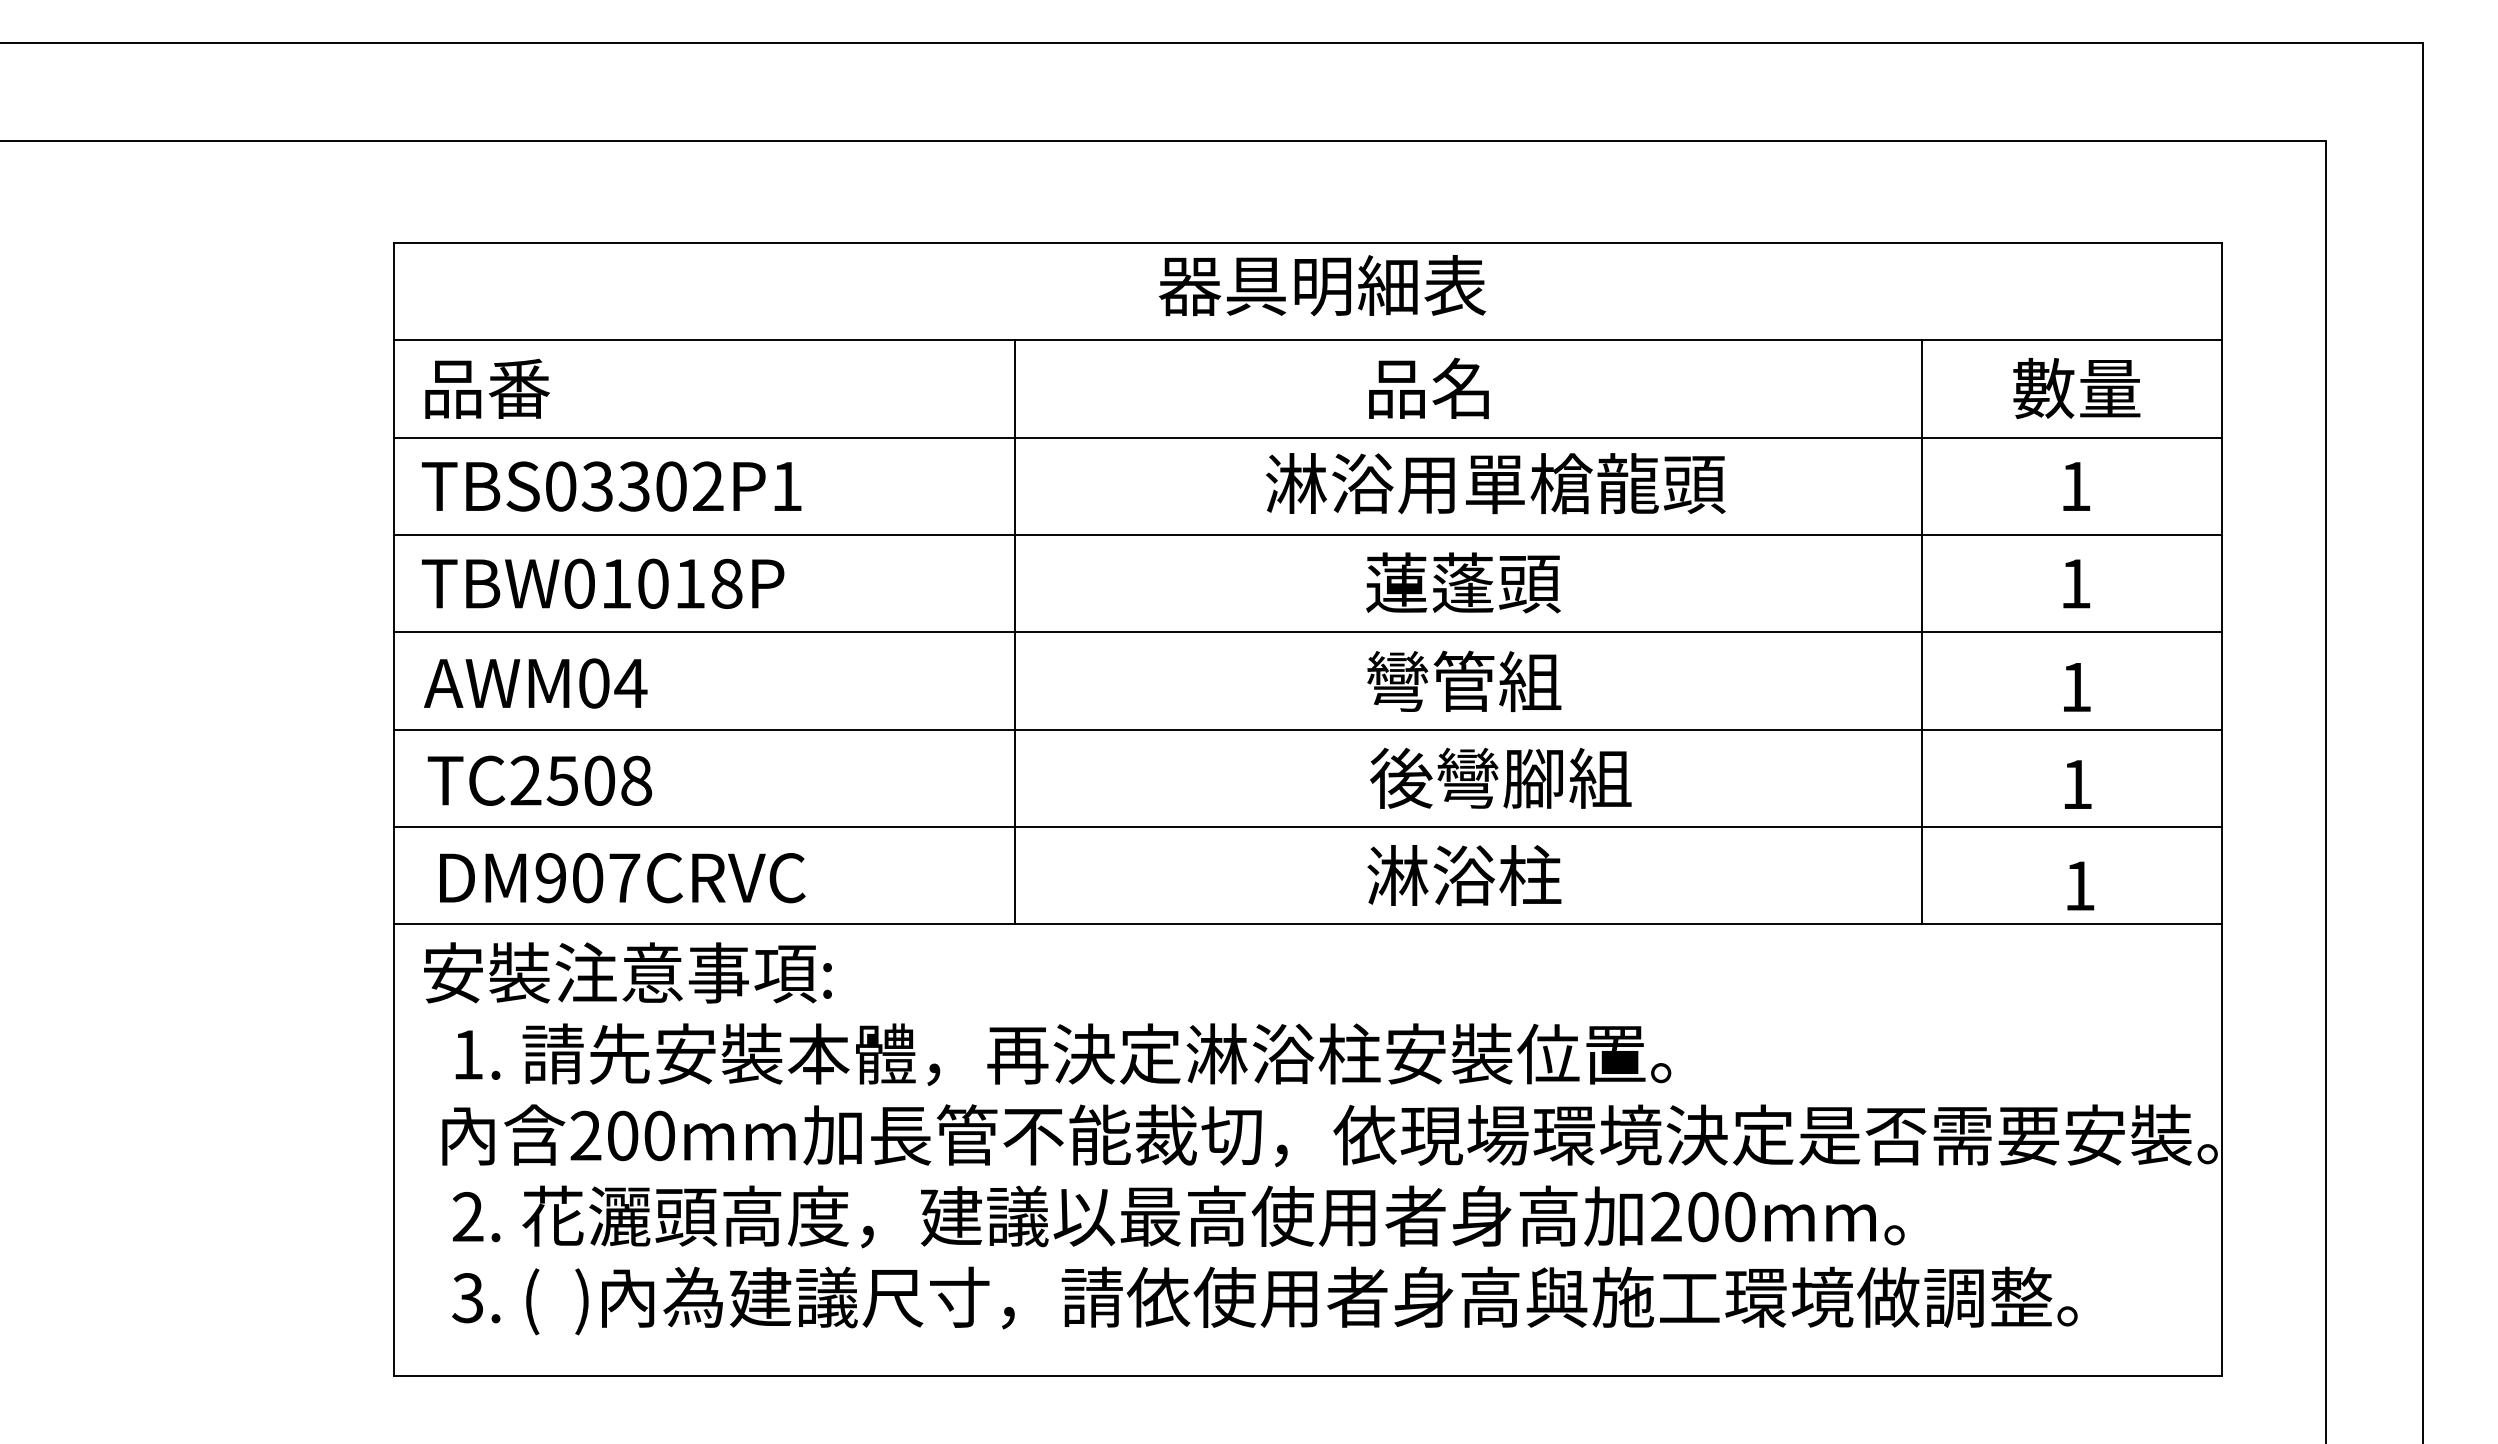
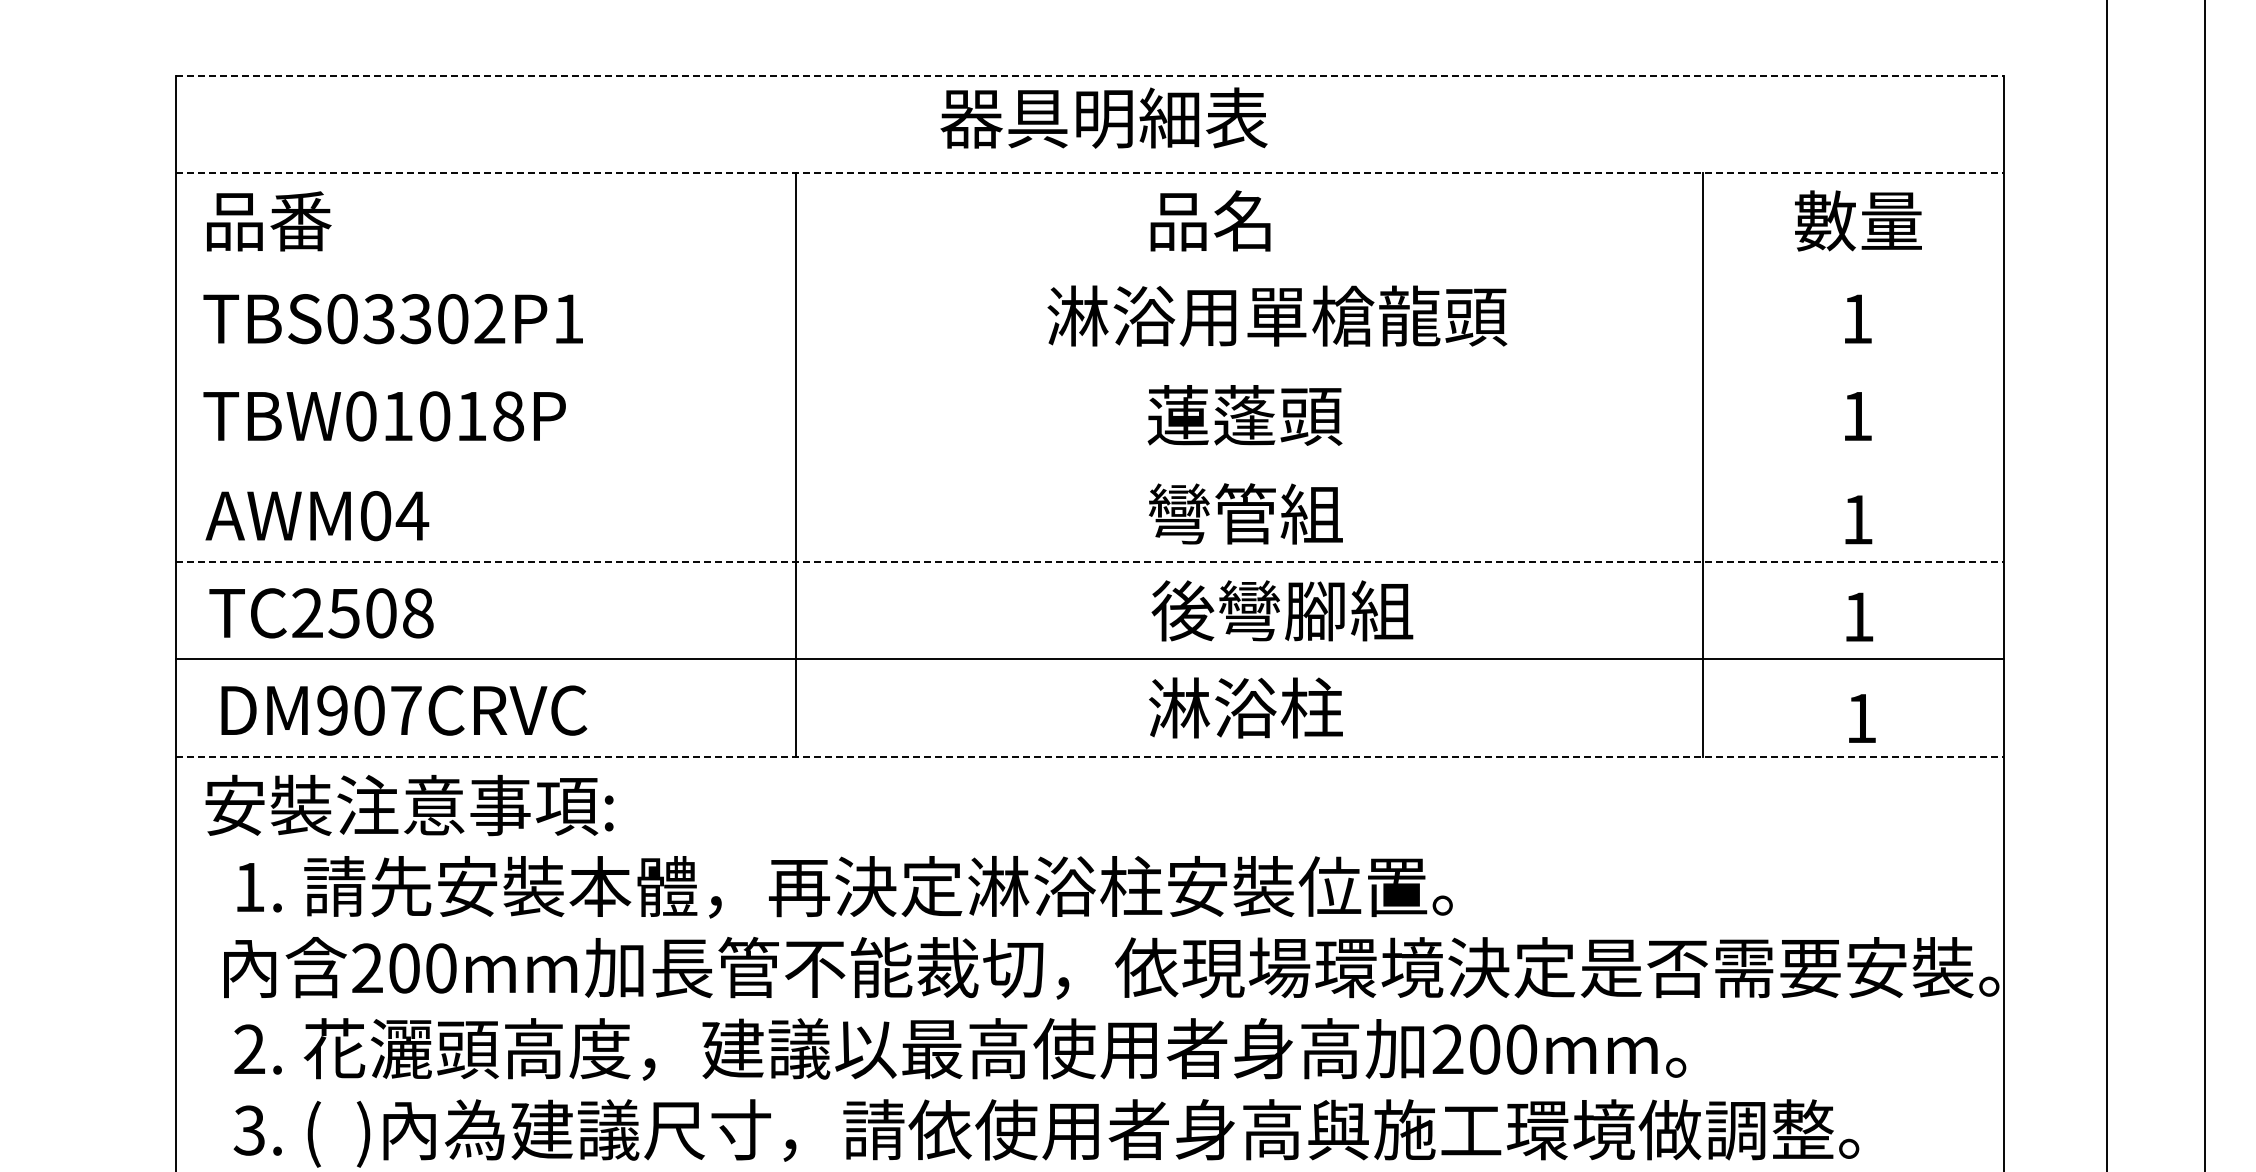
line: (1308, 243) -> (1090, 76), solid -> dashed
line: (1308, 340) -> (1090, 173), solid -> dashed
line: (1308, 437) -> (1090, 270), removed
line: (1308, 534) -> (1090, 367), removed
line: (1308, 632) -> (1090, 465), removed
line: (1308, 729) -> (1090, 562), solid -> dashed
line: (1308, 924) -> (1090, 757), solid -> dashed

